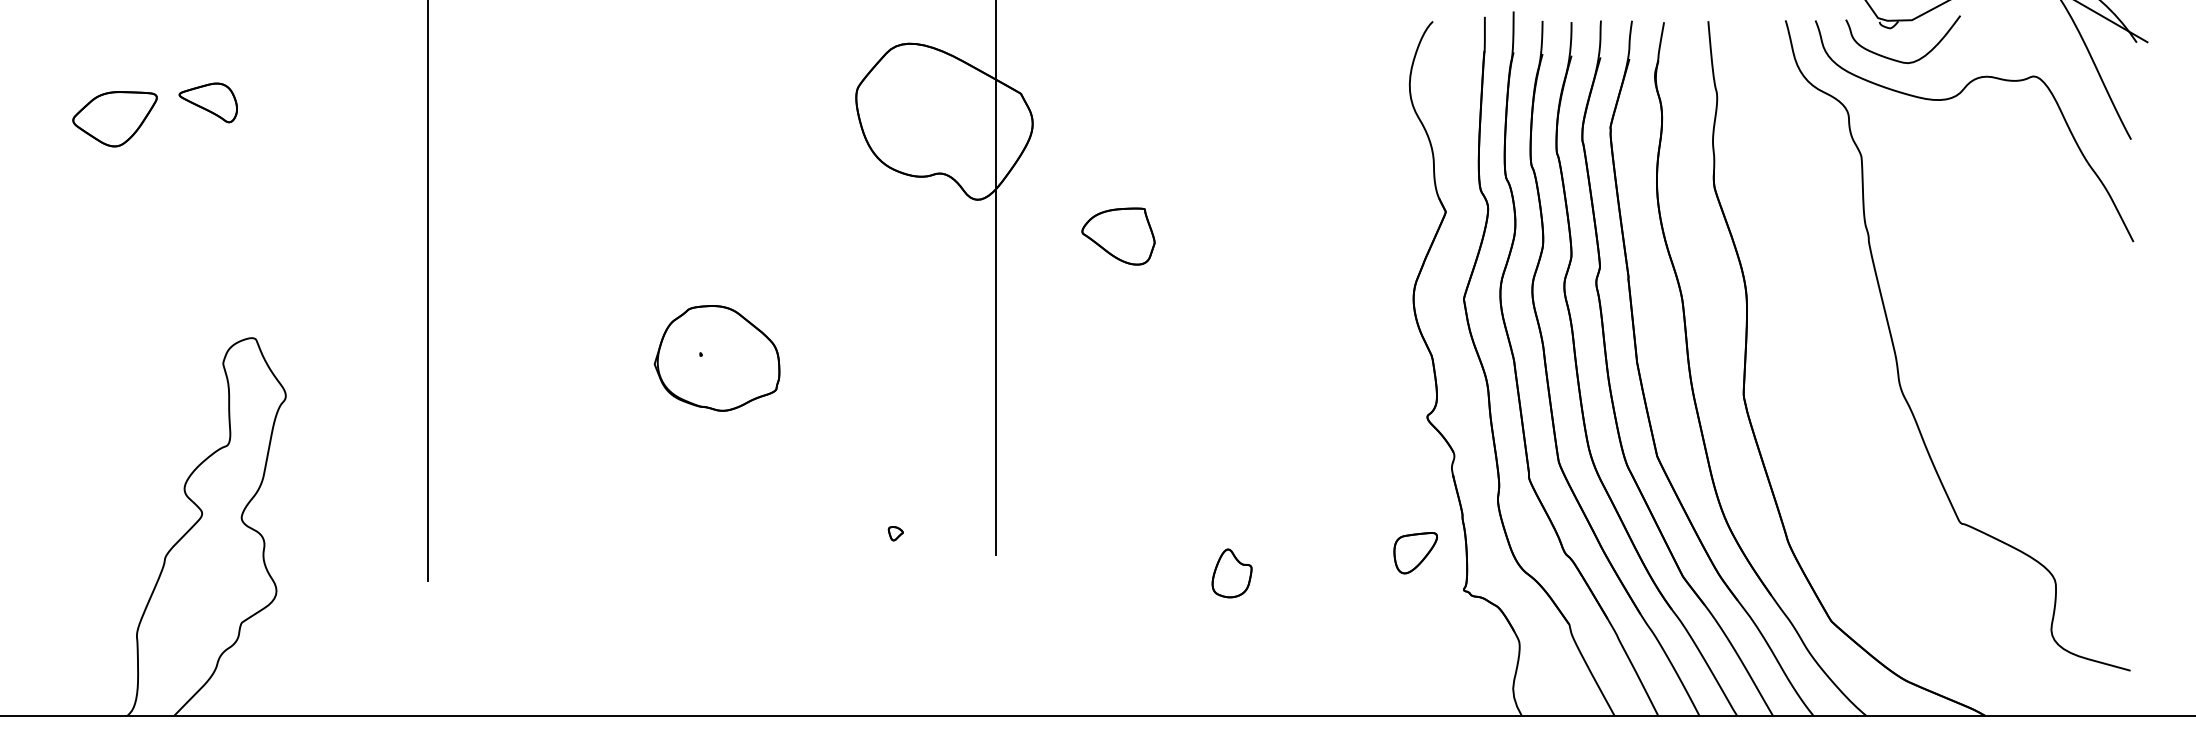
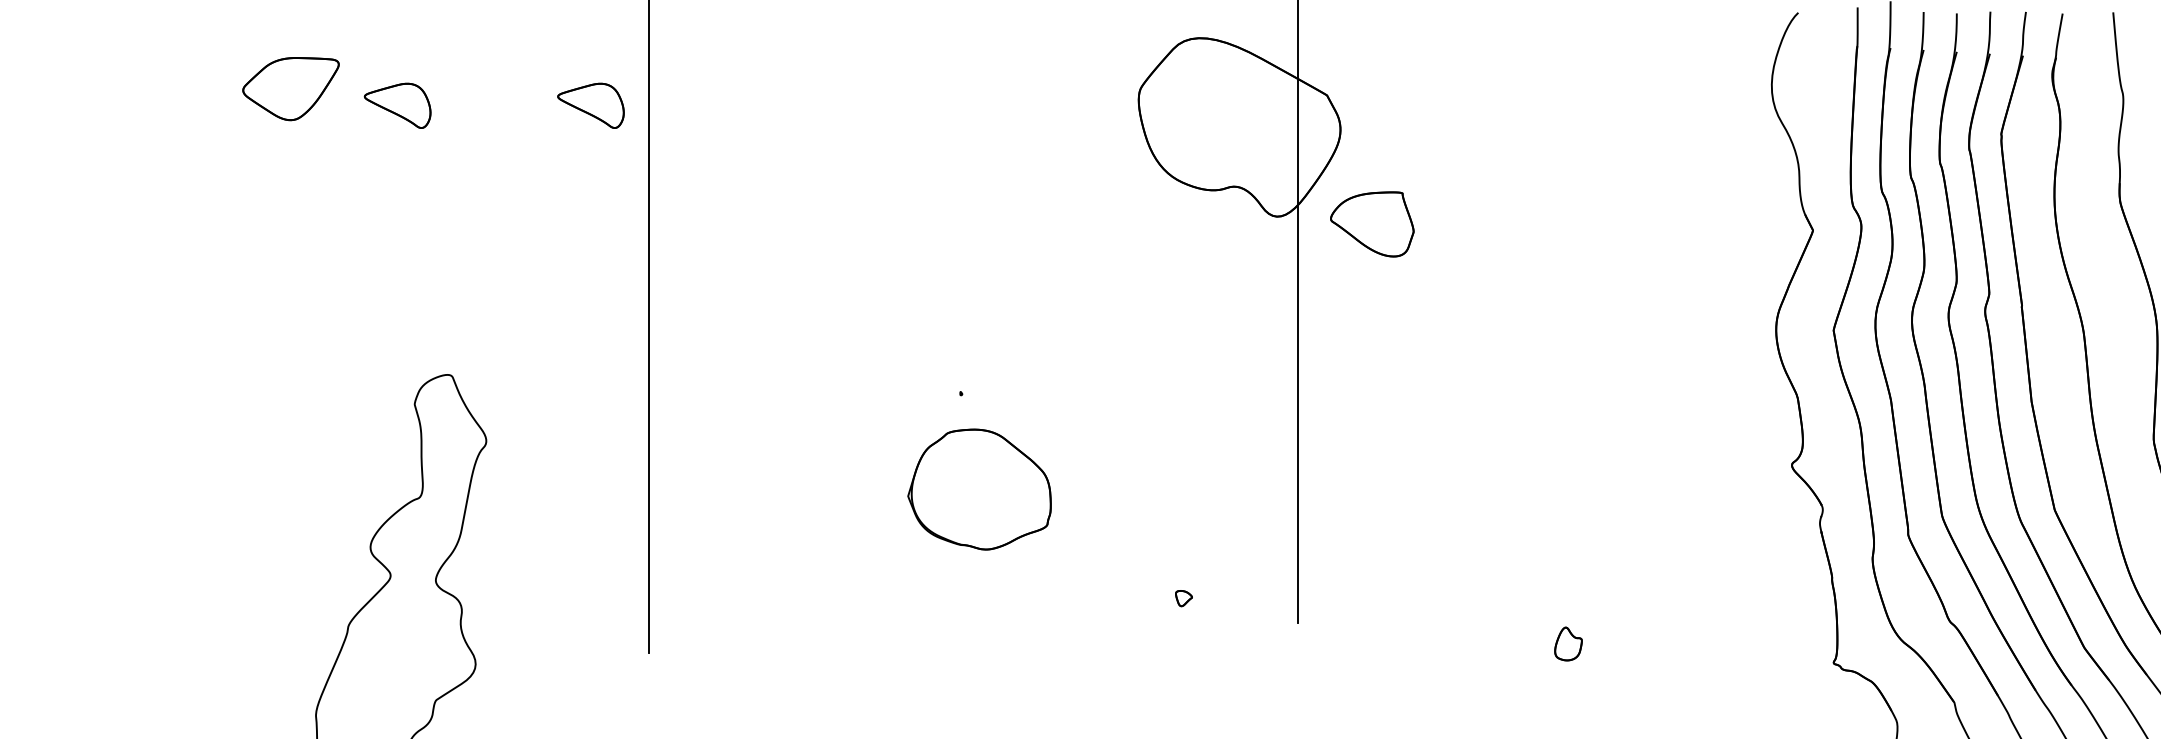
part: (376, 102) -> (590, 105), added
part: (114, 119) -> (290, 89), moved
part: (1118, 236) -> (1372, 224), moved
part: (716, 358) -> (978, 489), moved
part: (1415, 553) -> (1778, 621), removed
part: (1231, 573) -> (1567, 644), size x0.6

